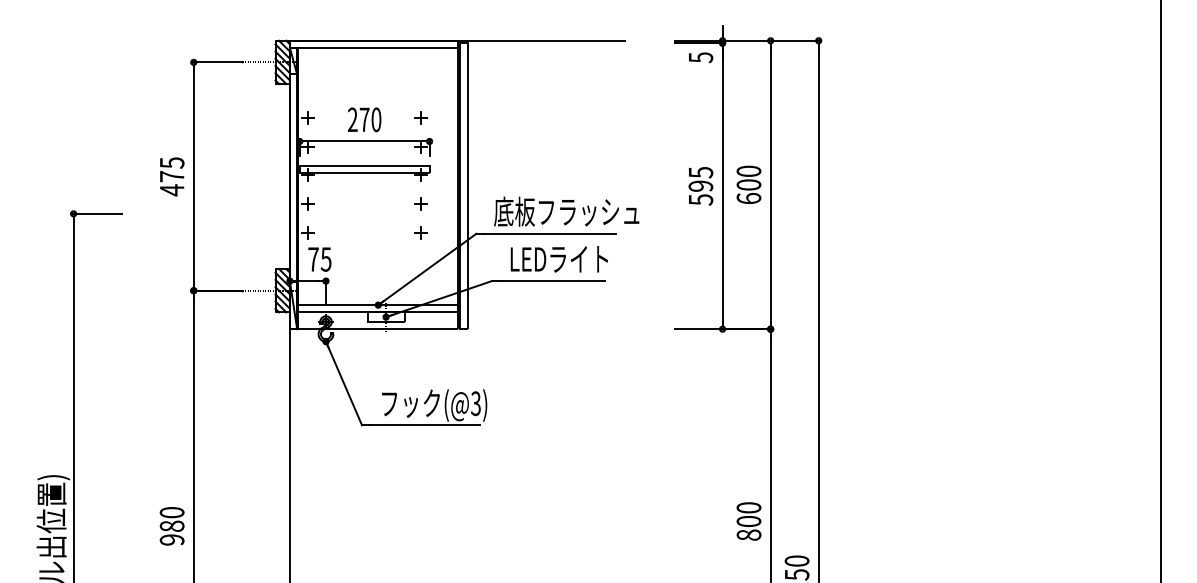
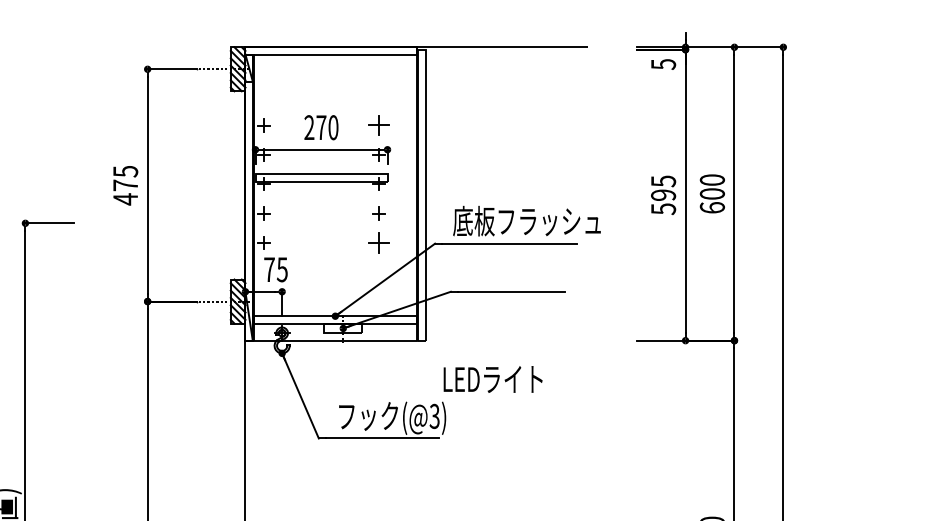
part: (420, 117) -> (378, 125), size x1.6
part: (420, 232) -> (378, 242), size x1.6
text: (558, 259) -> (492, 379), moved

